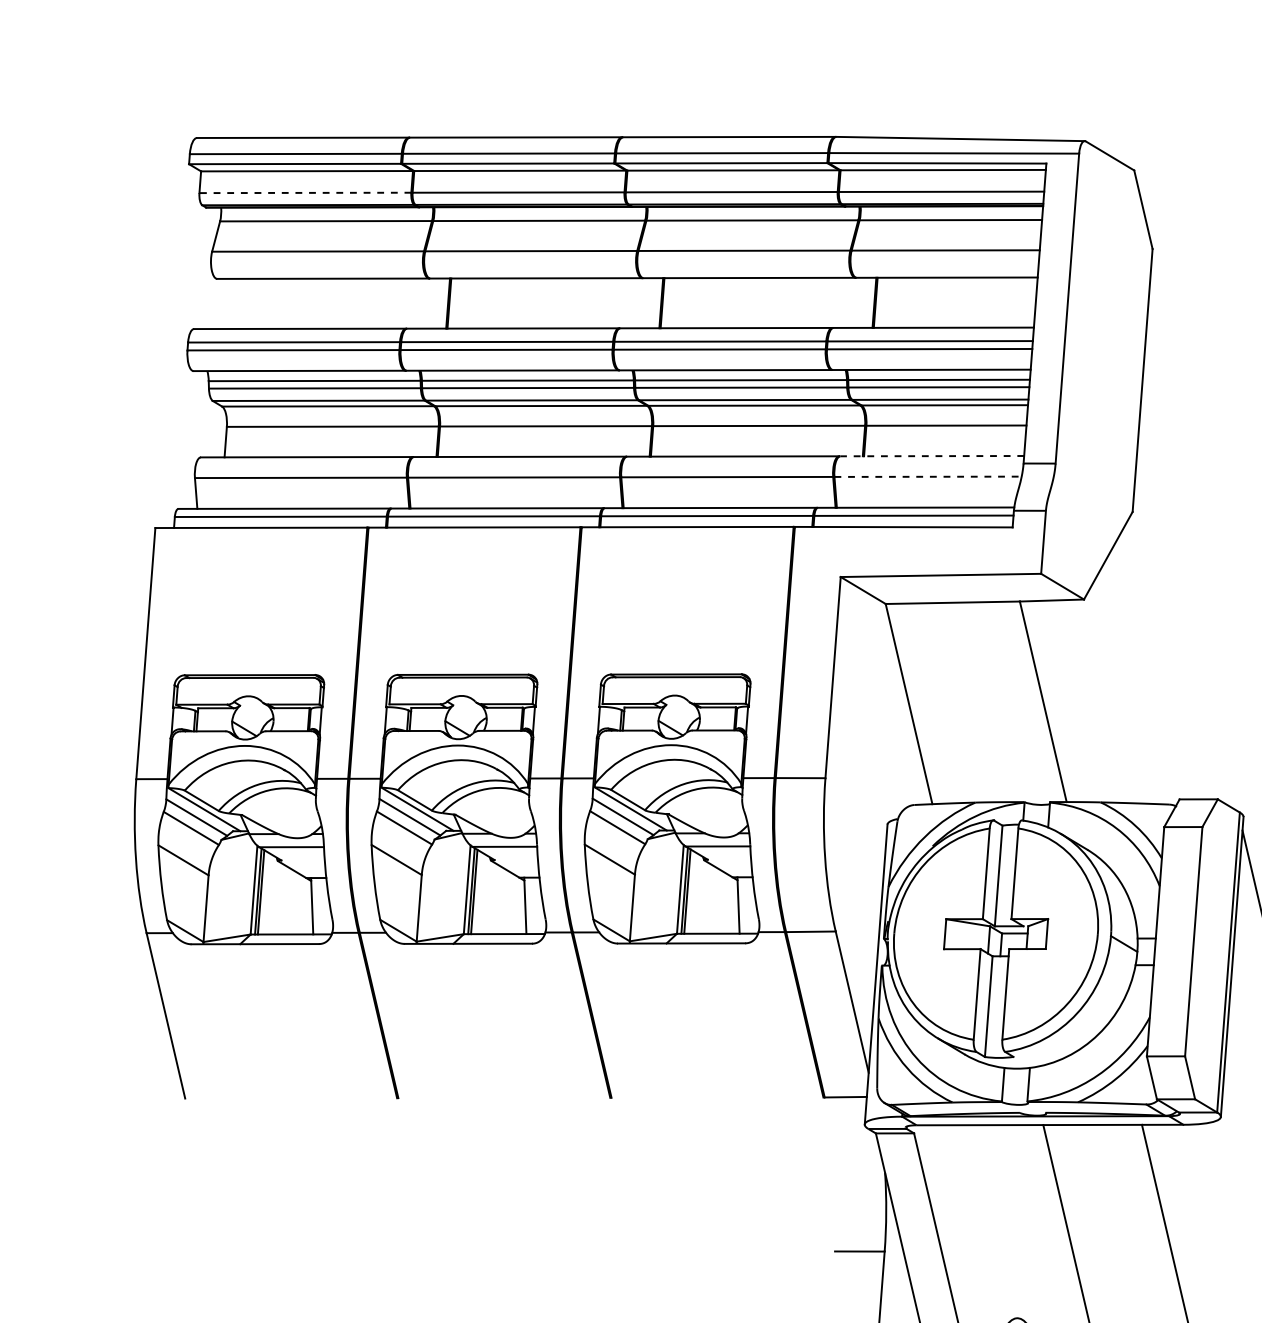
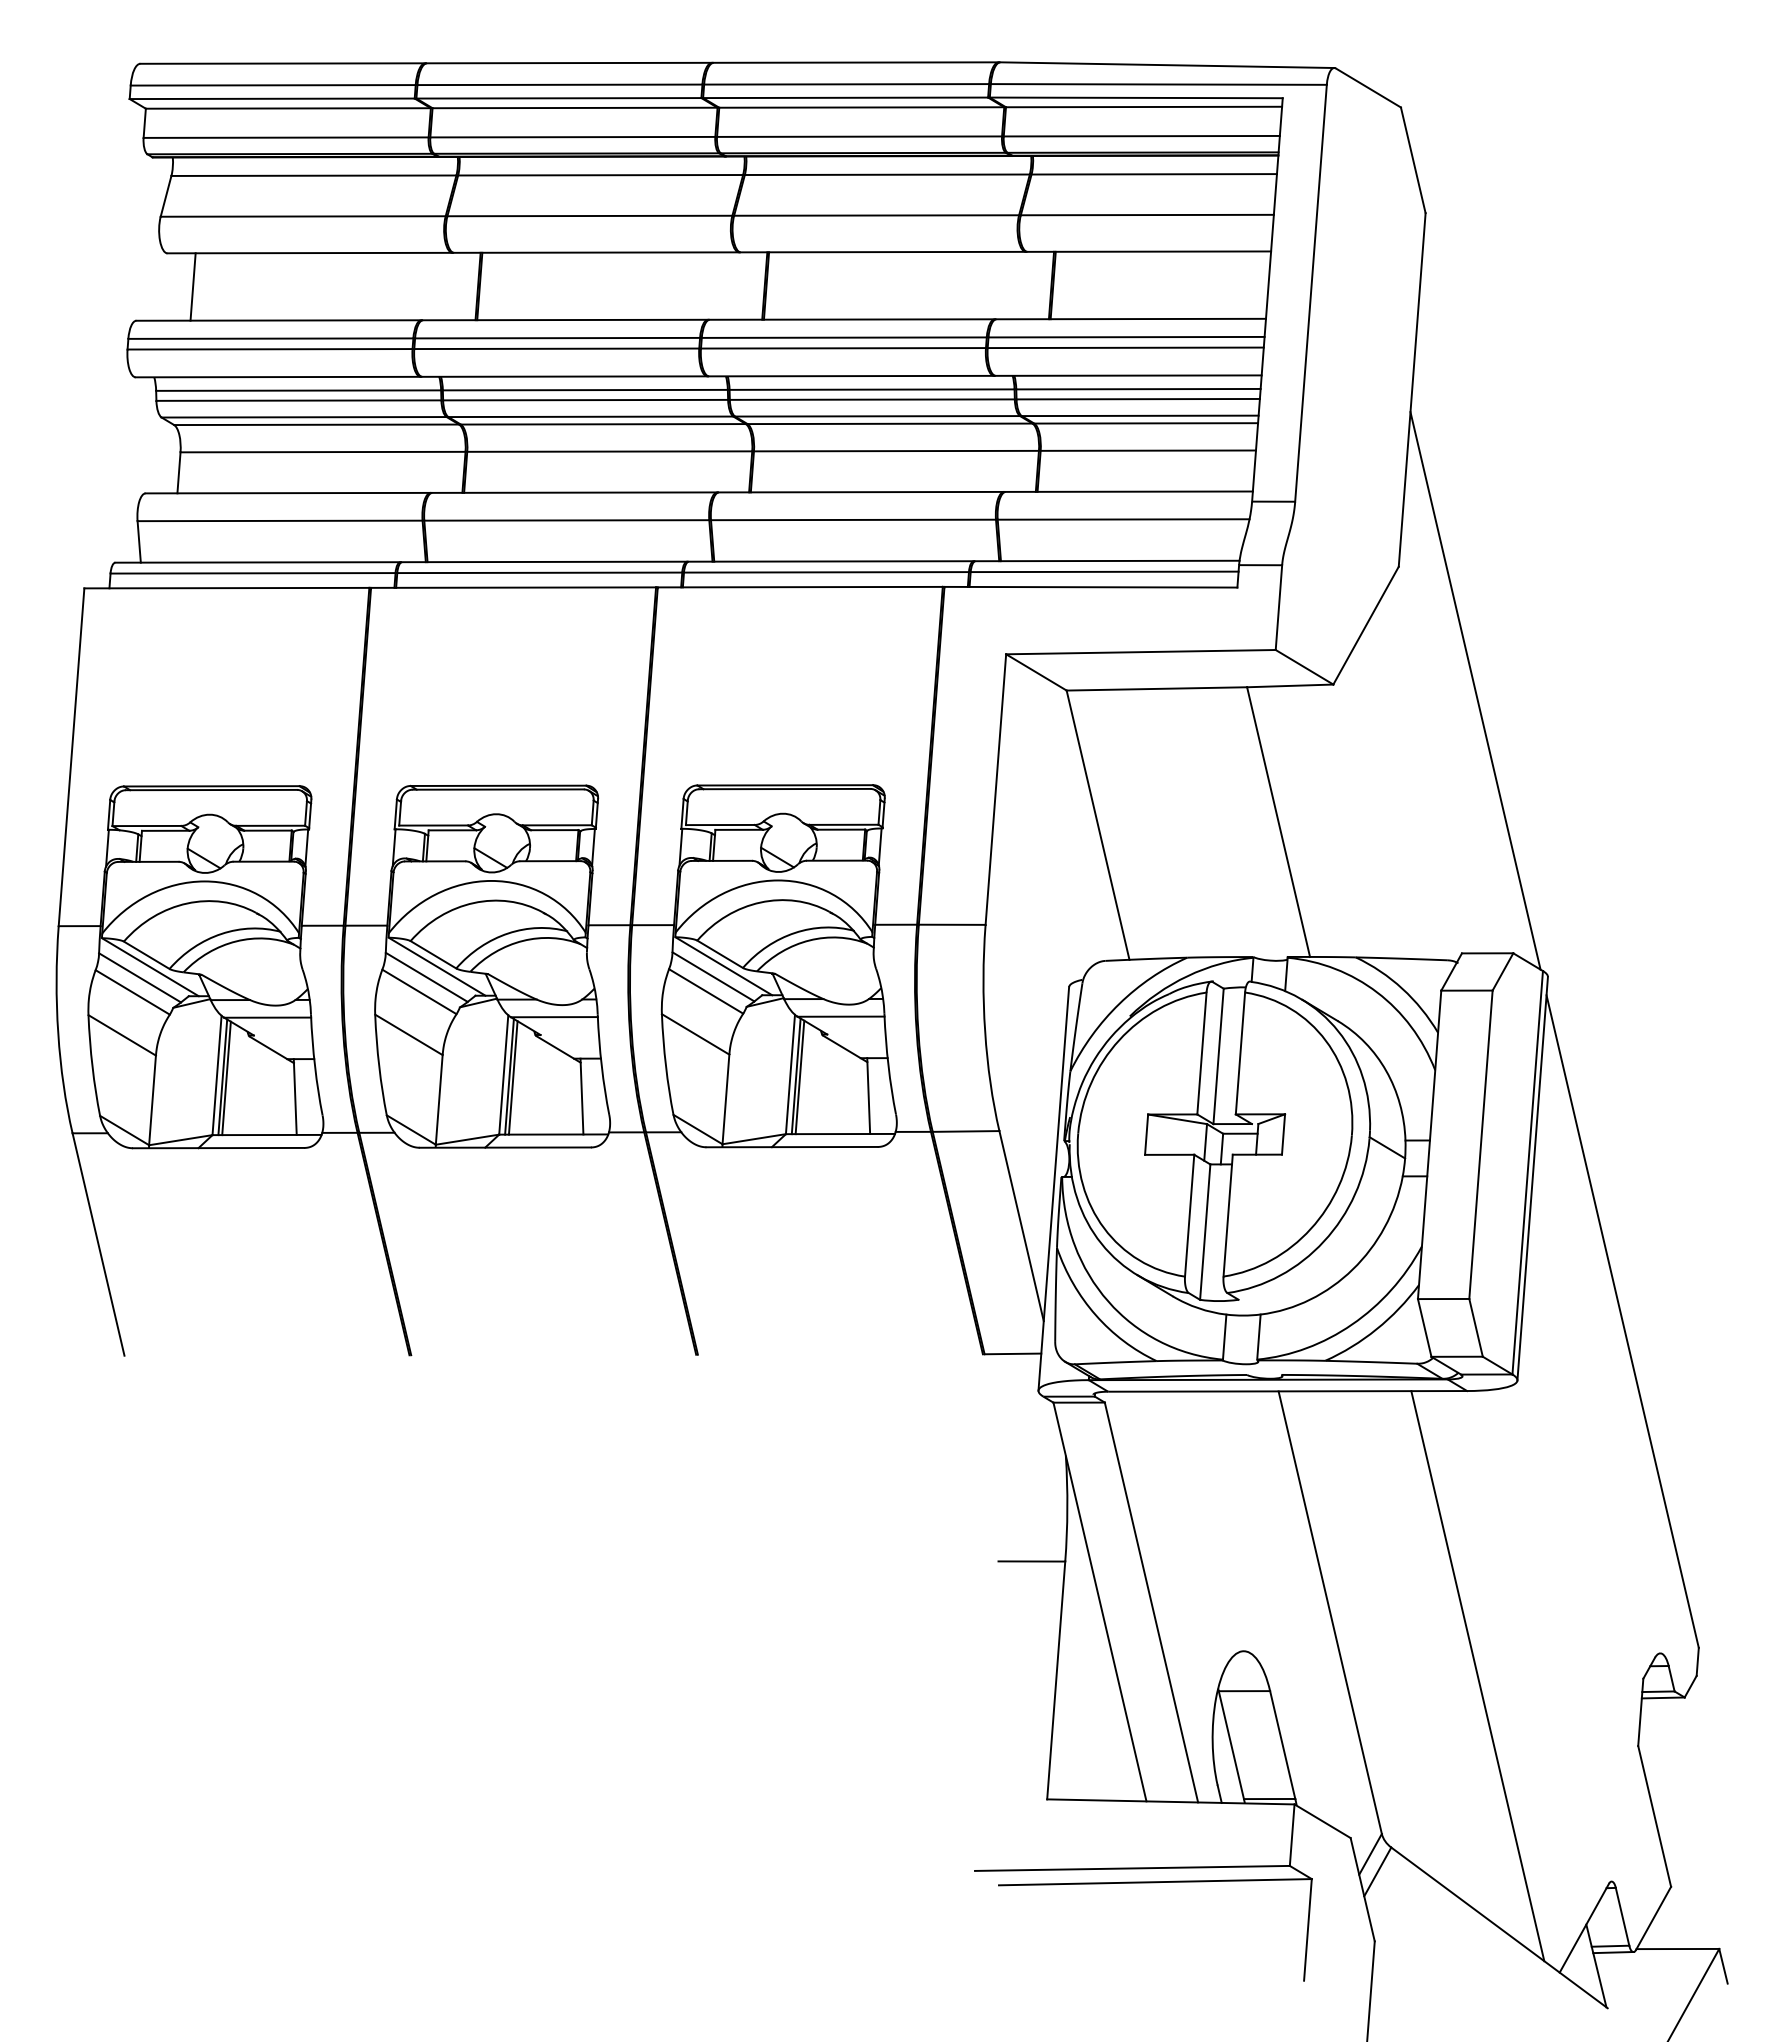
line: (304, 192) -> (285, 137), dashed -> solid
line: (235, 303) -> (192, 286), added
line: (932, 455) -> (1129, 491), dashed -> solid
line: (927, 476) -> (1123, 519), dashed -> solid
line: (1189, 603) -> (1475, 690), added

